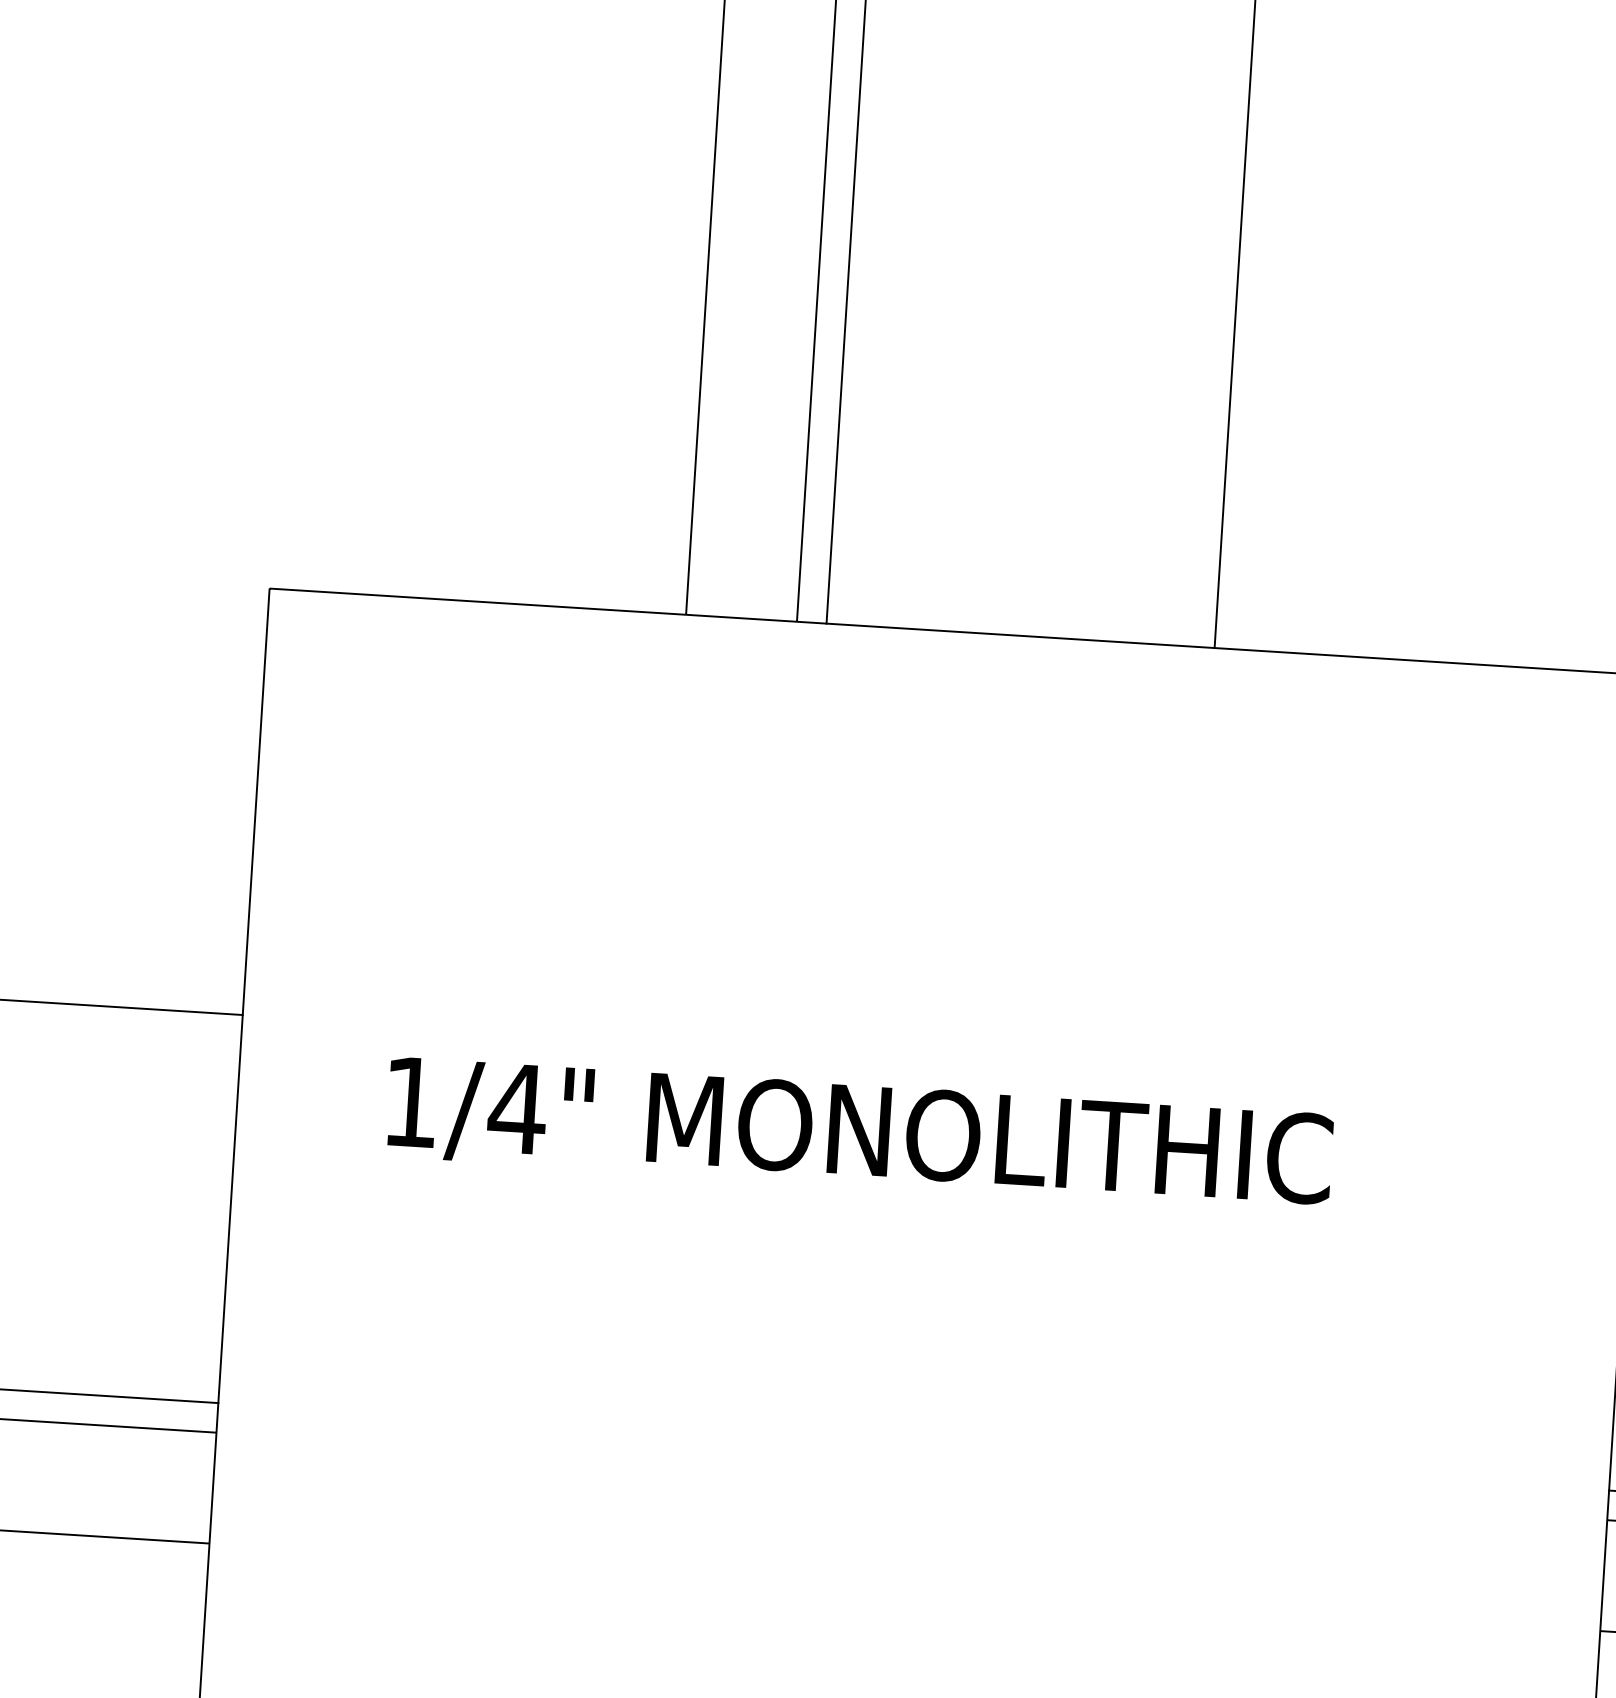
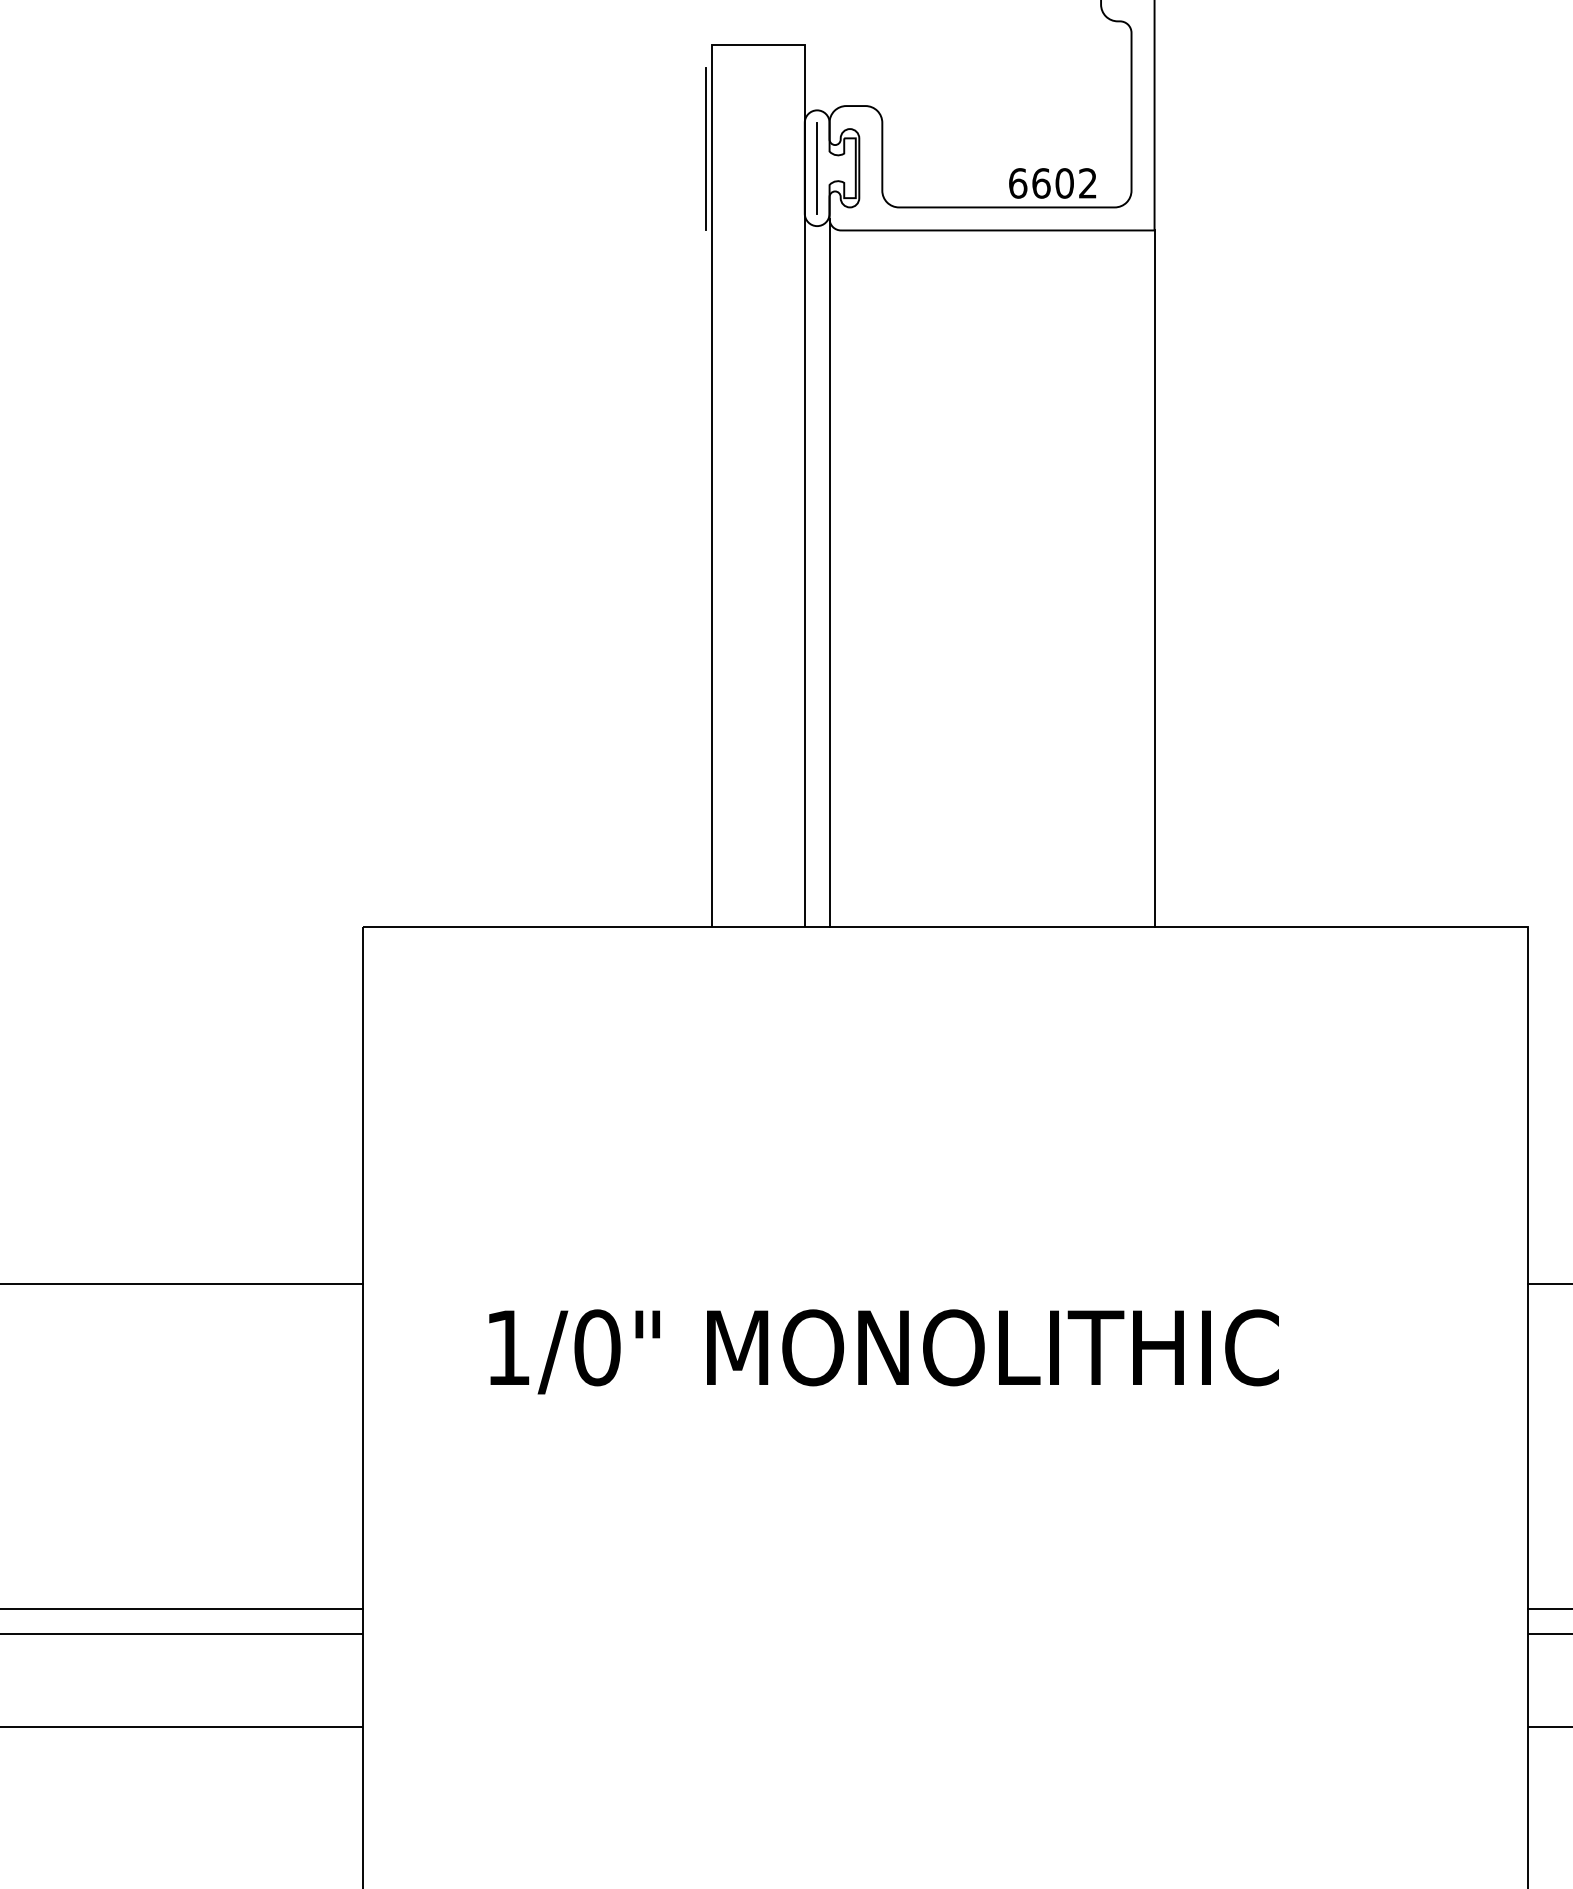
text: (517, 1108) -> (597, 1347), 1/4" -> 1/0"

